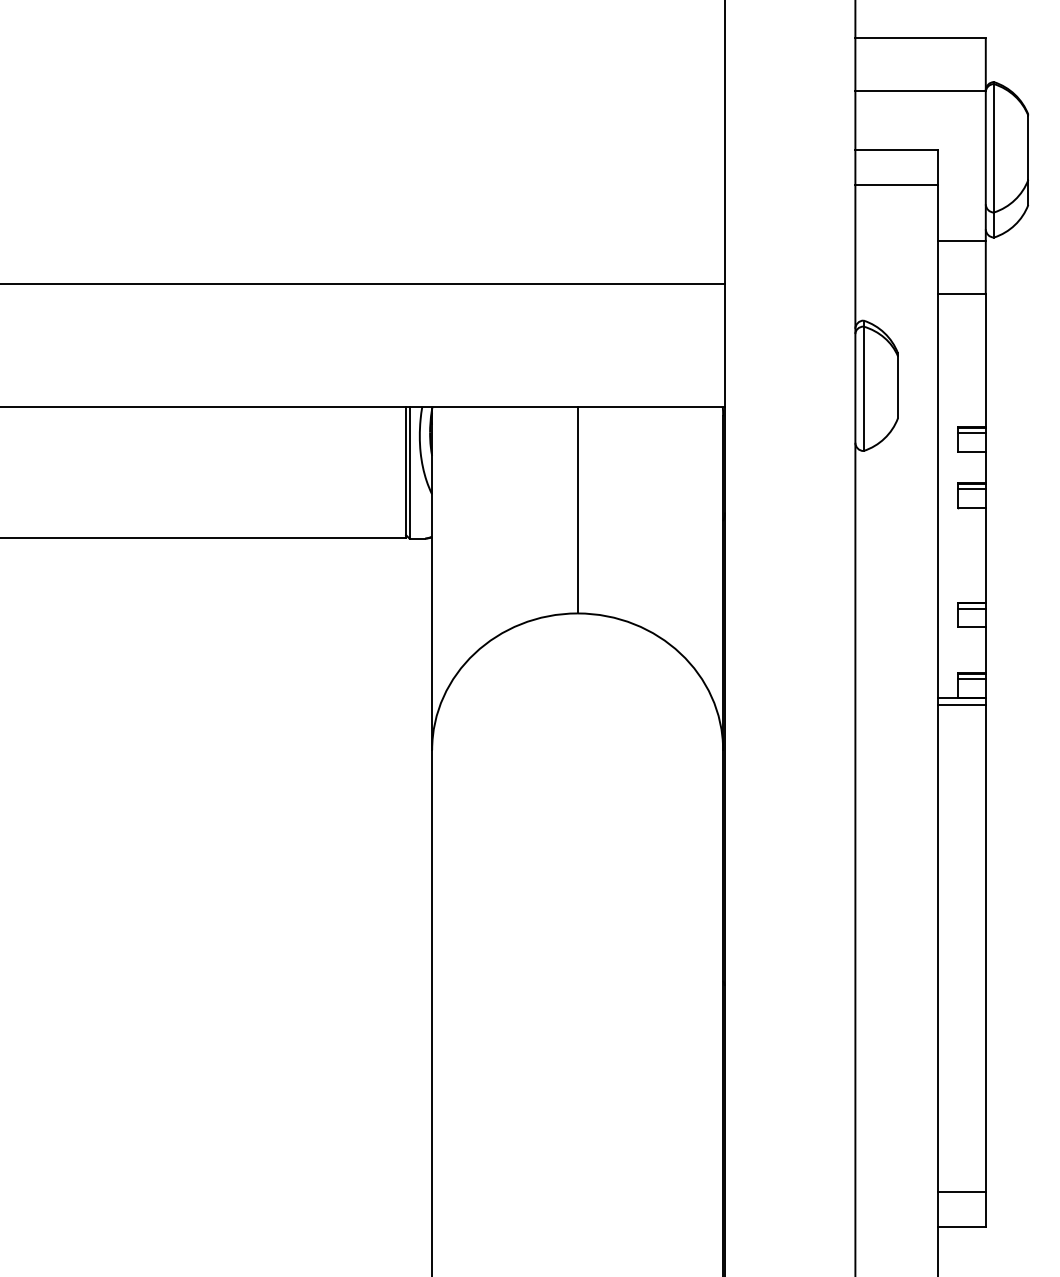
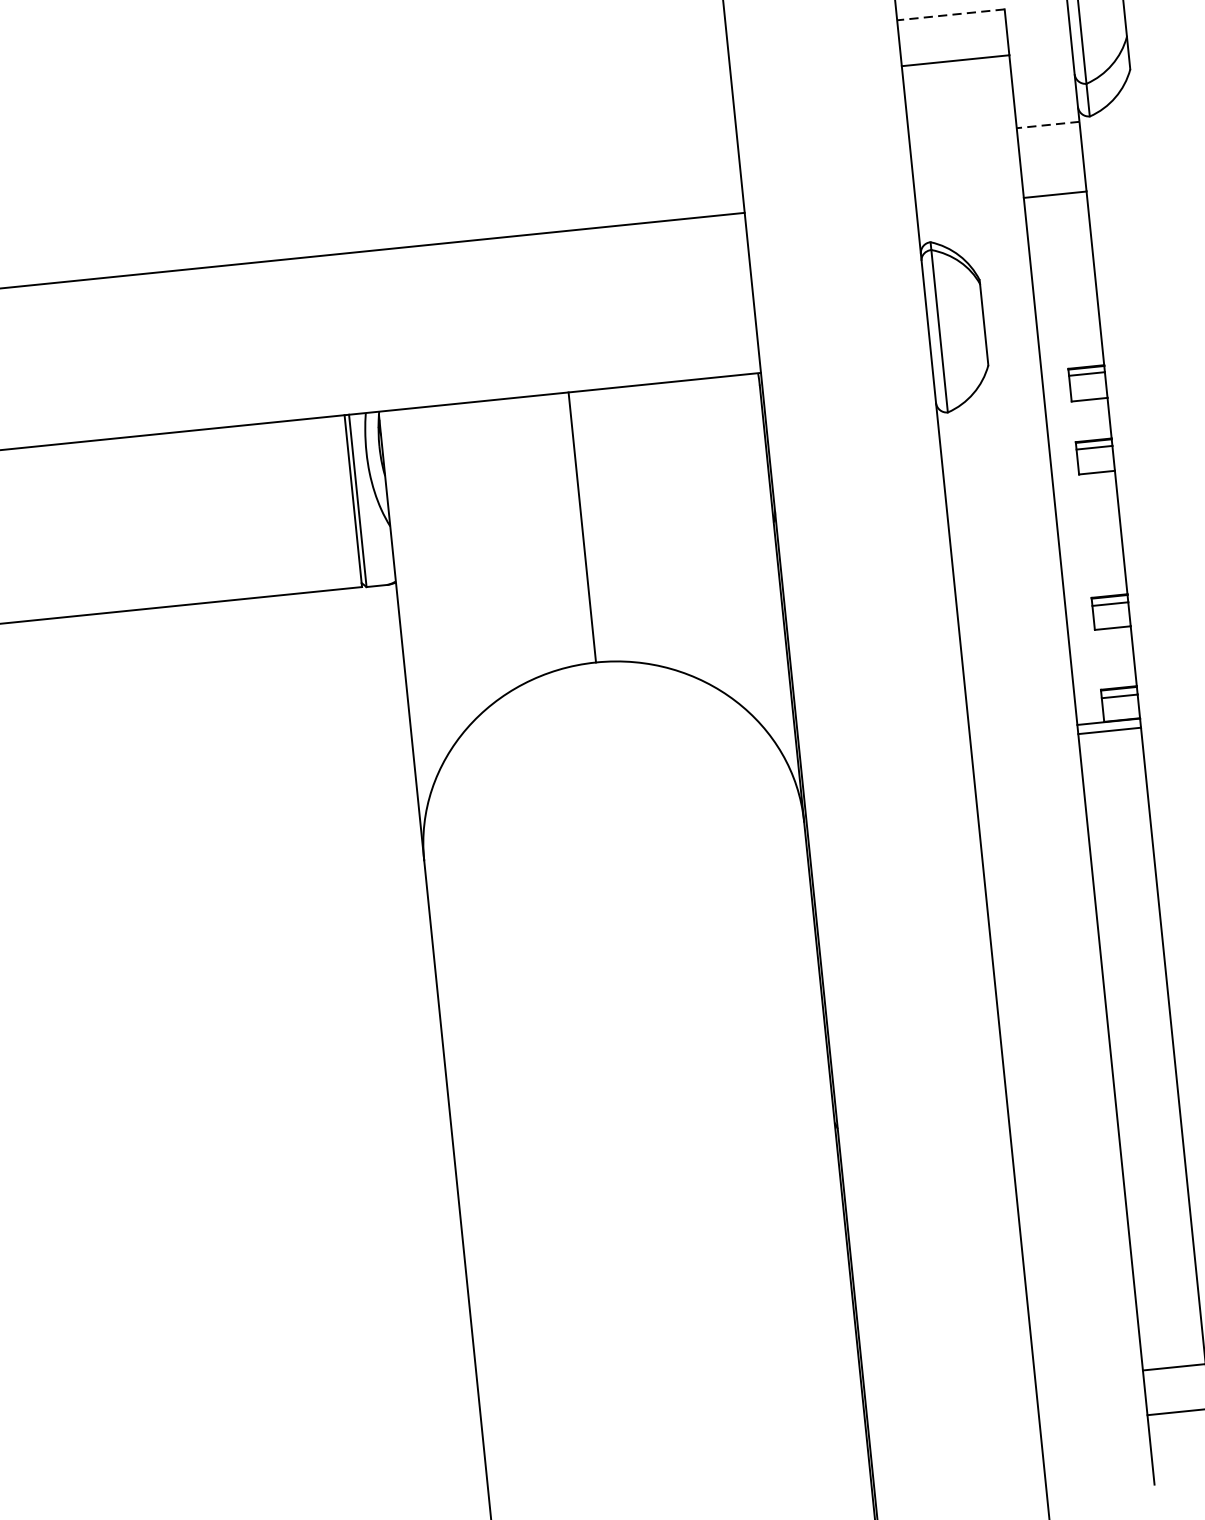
line: (896, 149) -> (950, 14), solid -> dashed
line: (961, 240) -> (1047, 124), solid -> dashed

